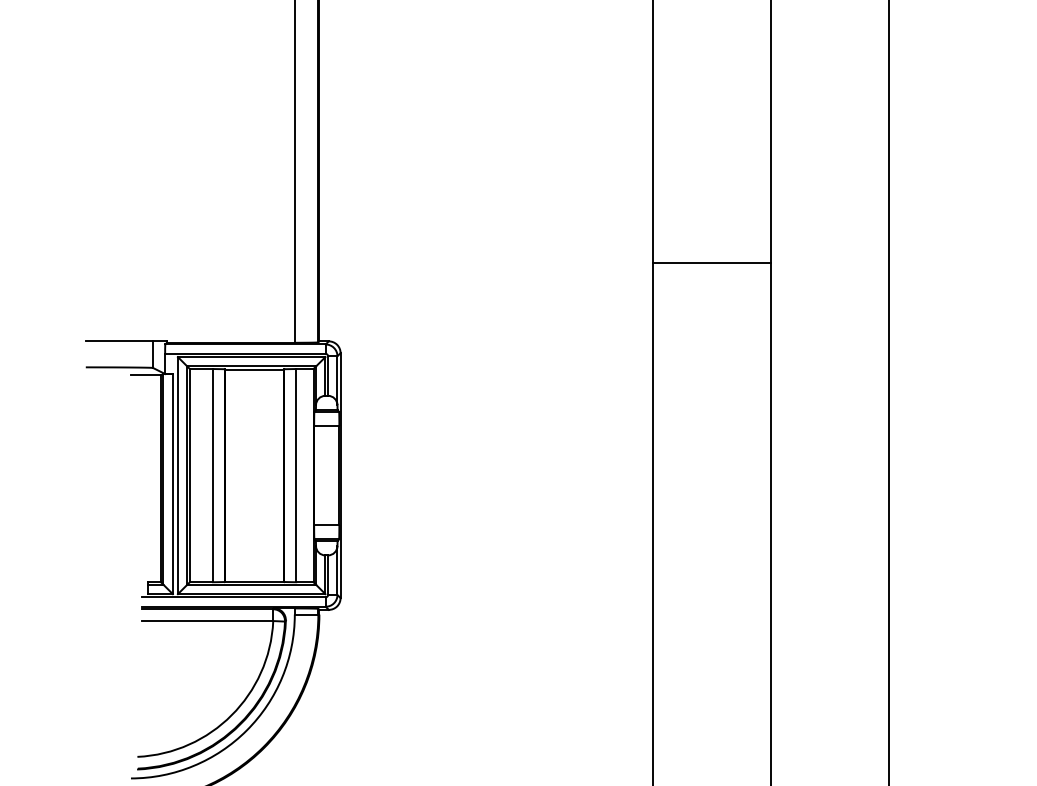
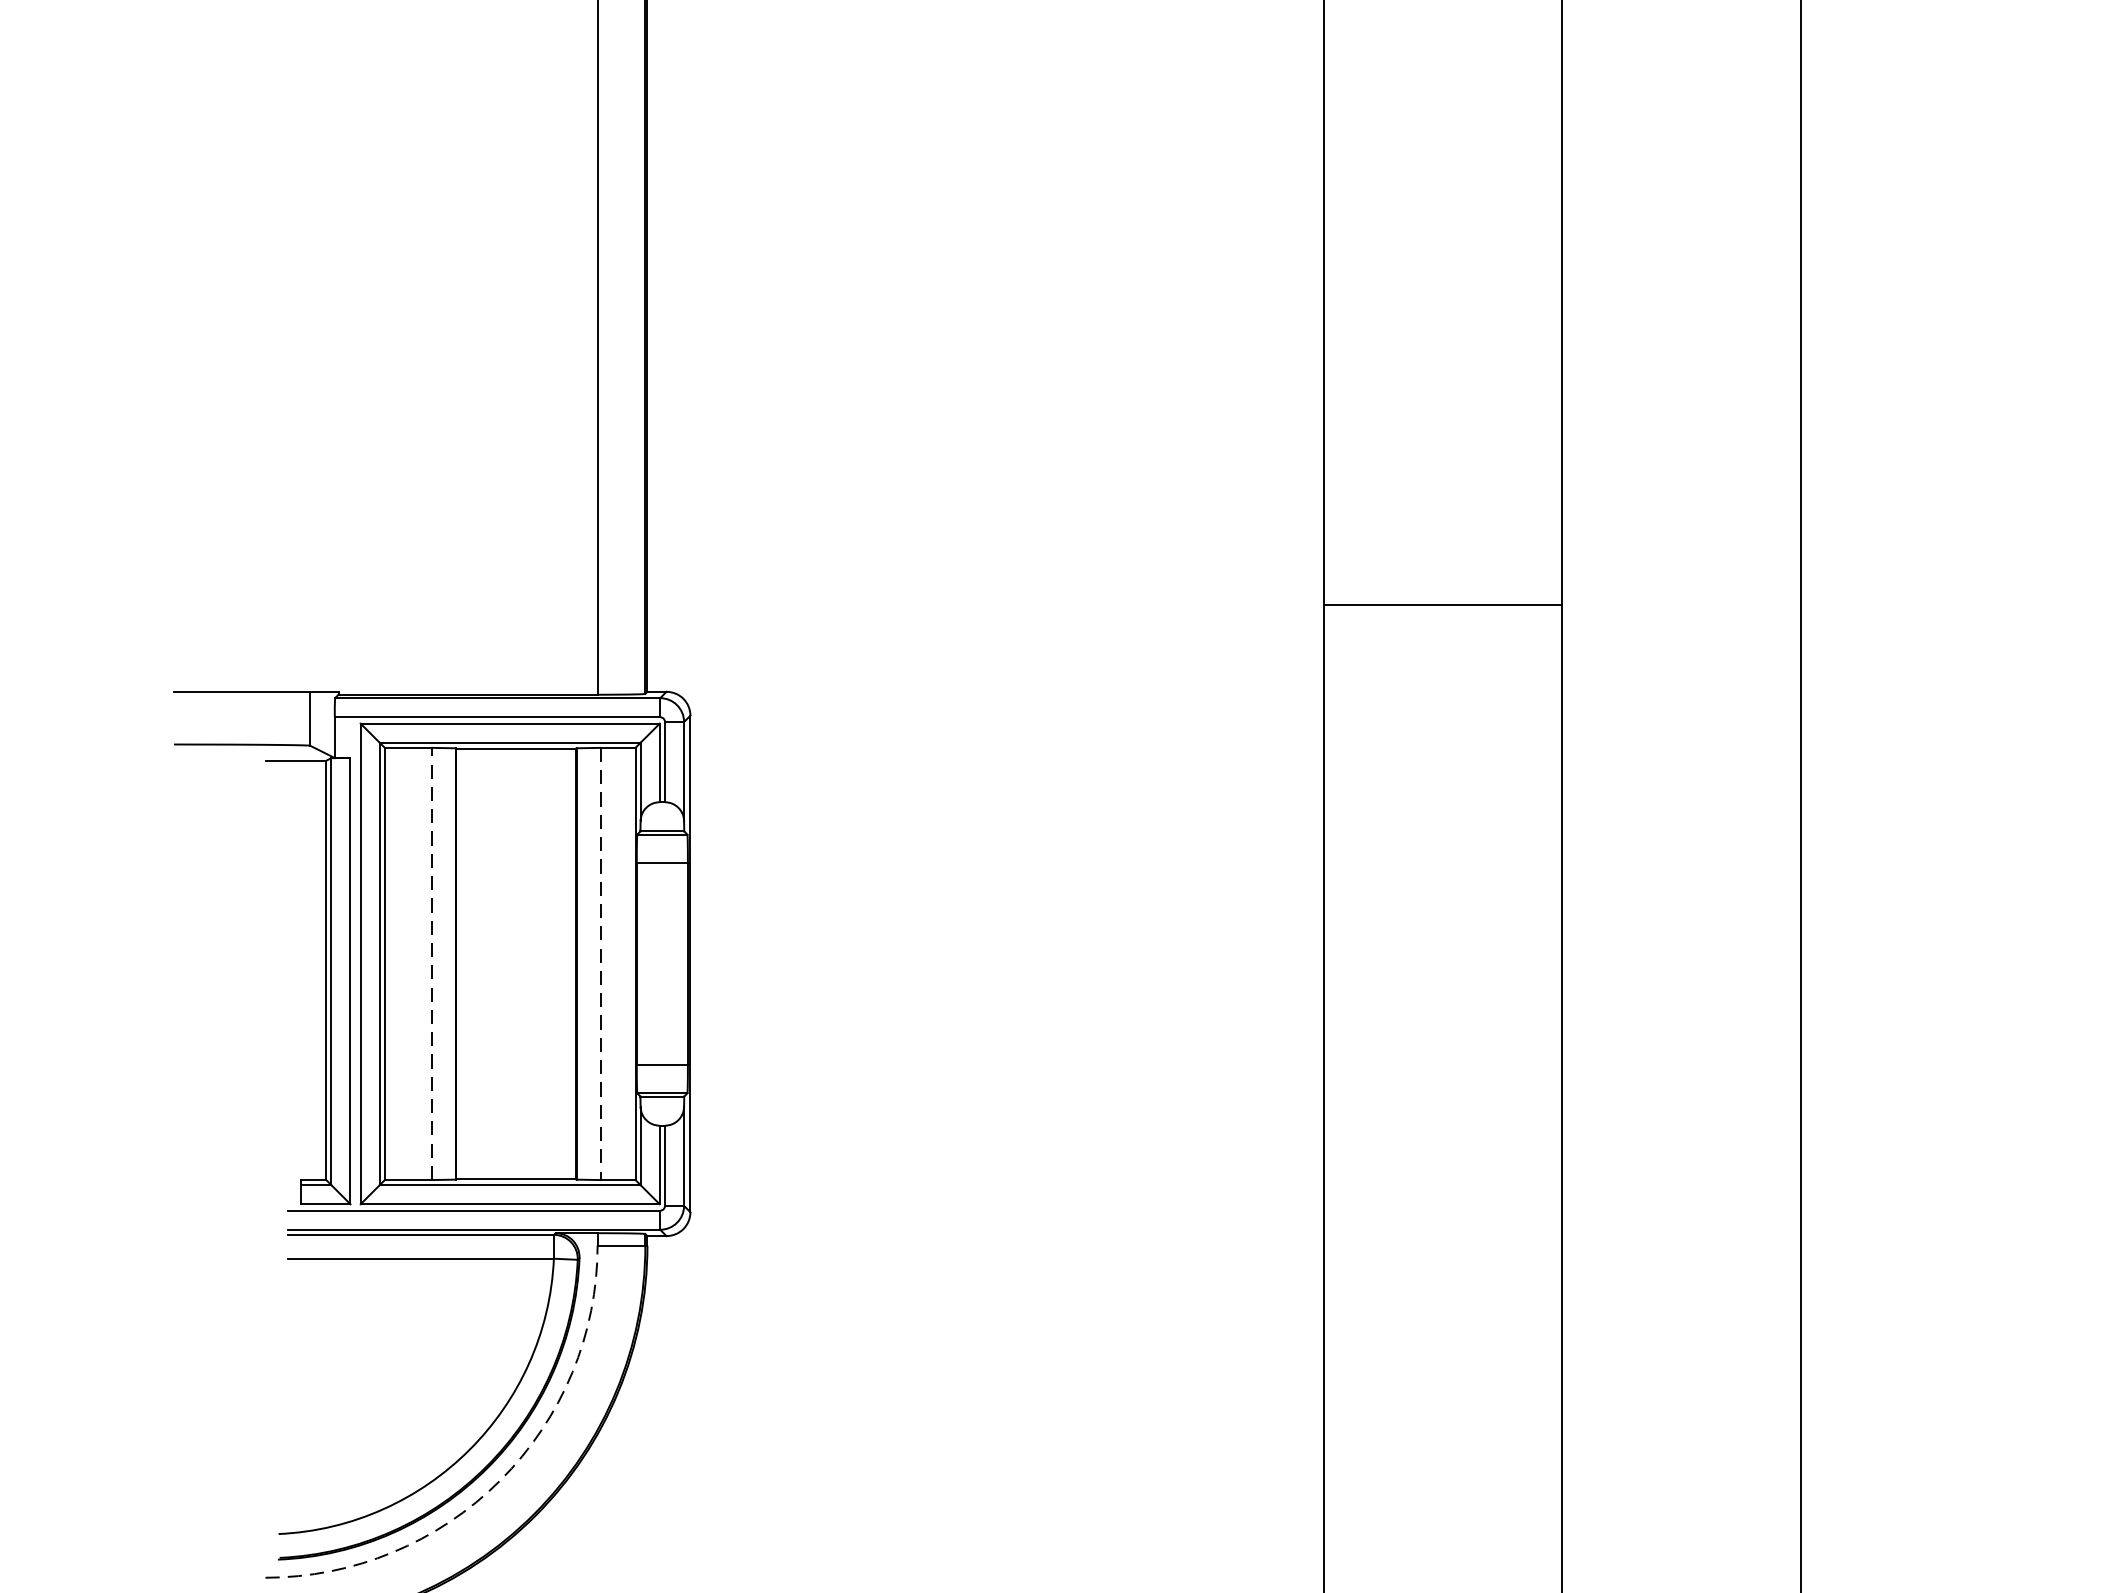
line: (711, 262) -> (1442, 604), moved
line: (213, 475) -> (432, 963), solid -> dashed
line: (296, 475) -> (601, 963), solid -> dashed
arc: (246, 730) -> (499, 1480), solid -> dashed

